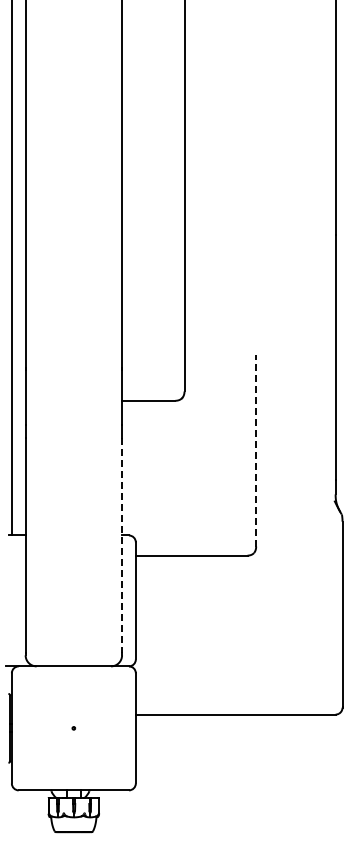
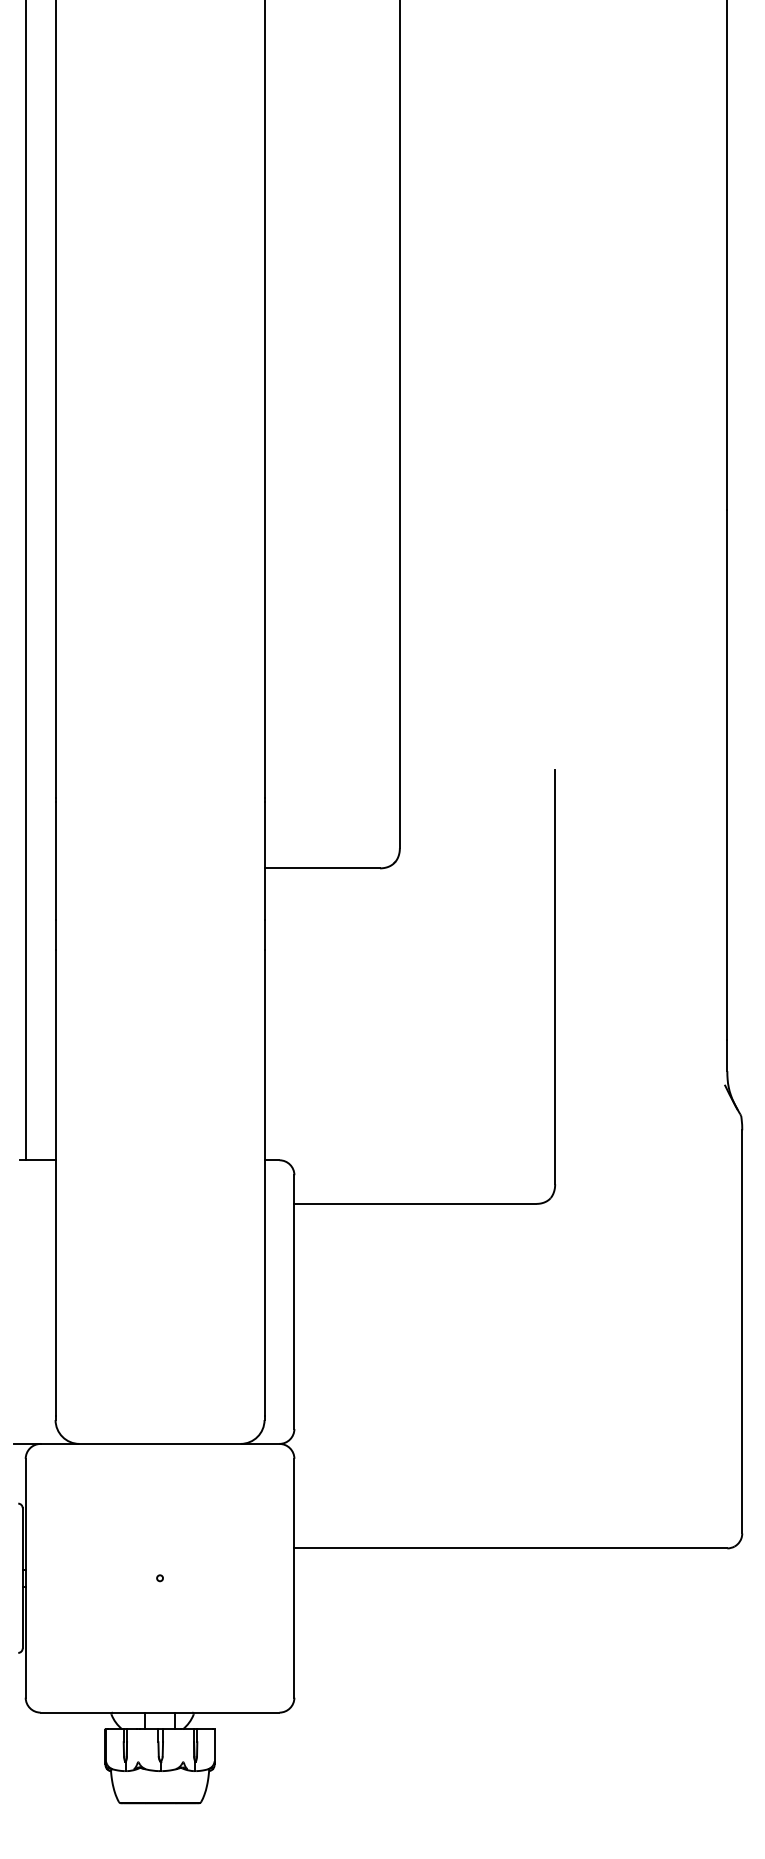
line: (256, 450) -> (555, 976), dashed -> solid
line: (122, 546) -> (265, 1184), dashed -> solid

